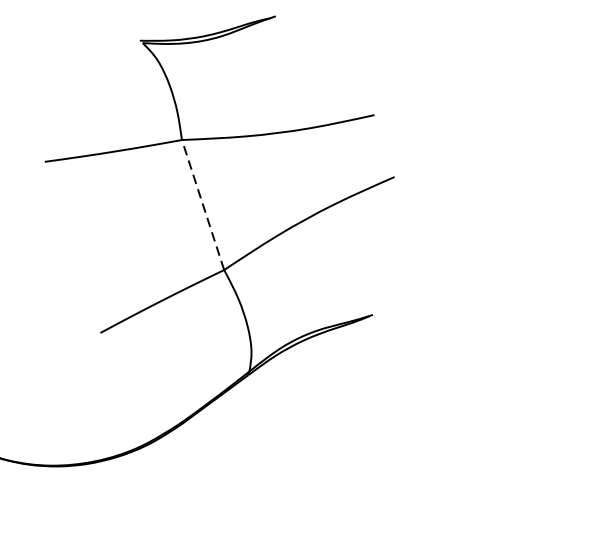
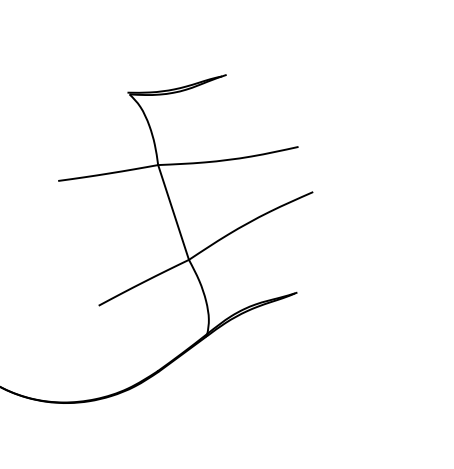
line: (202, 205) -> (173, 212), dashed -> solid

